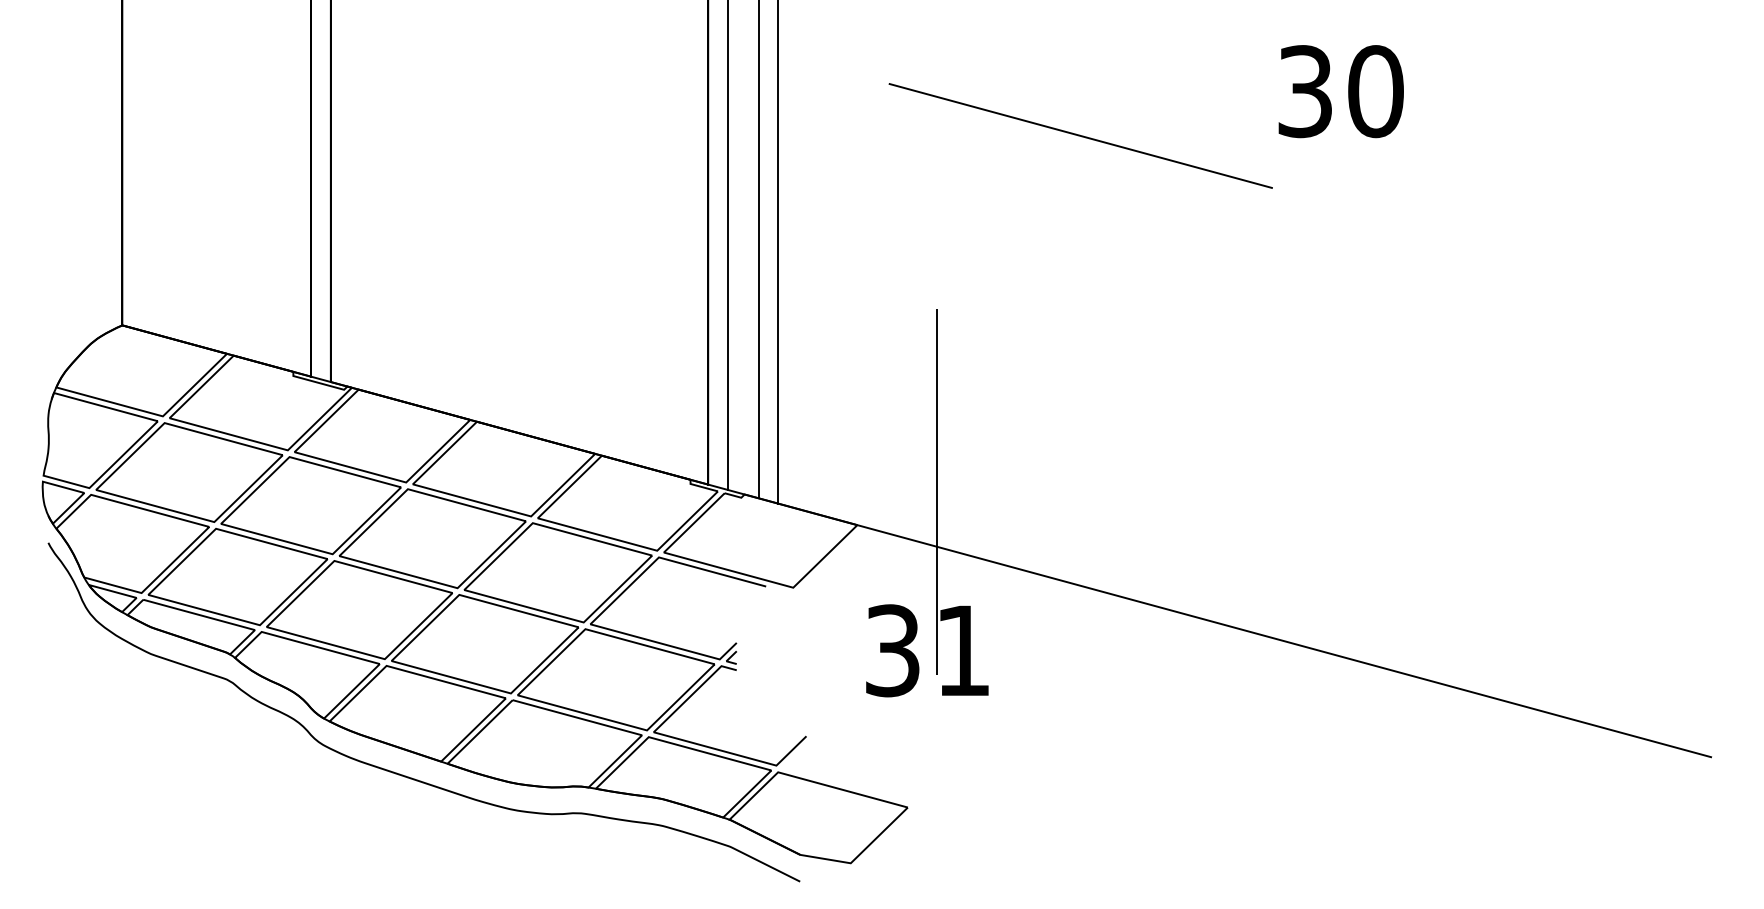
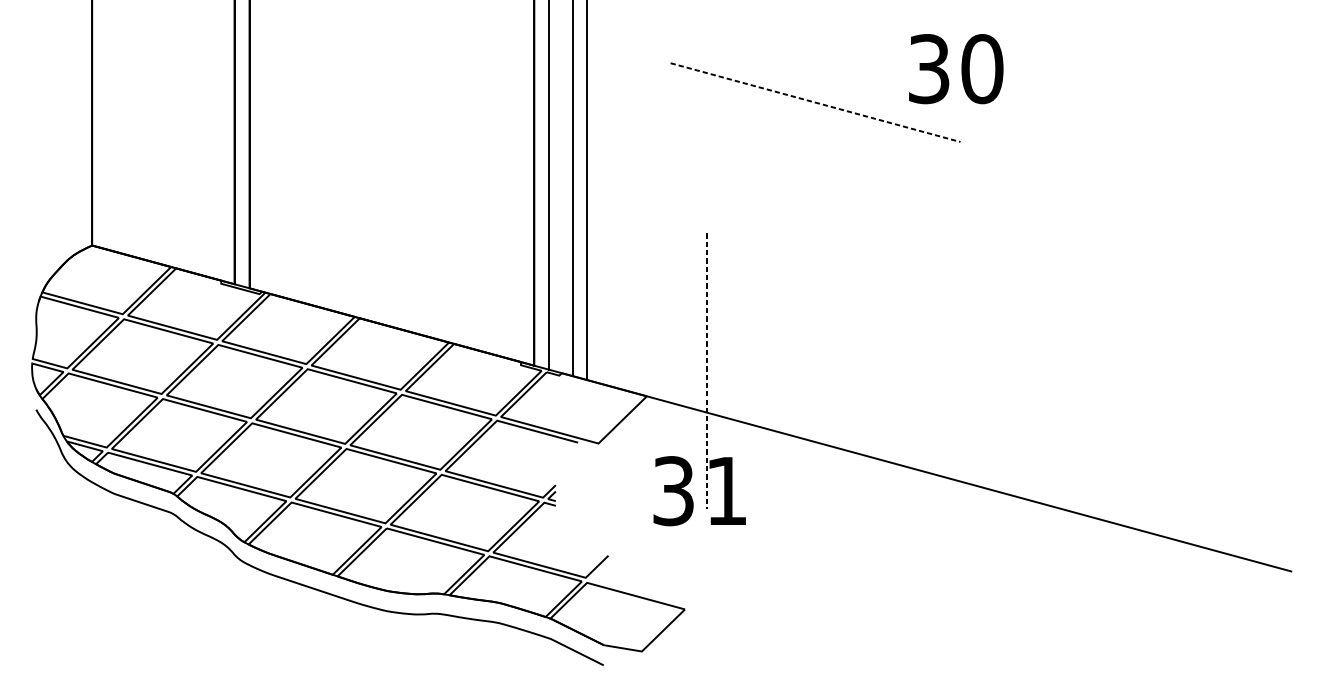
text: (1340, 91) -> (955, 69), moved
line: (1081, 136) -> (816, 103), solid -> dashed
line: (936, 492) -> (706, 371), solid -> dashed

